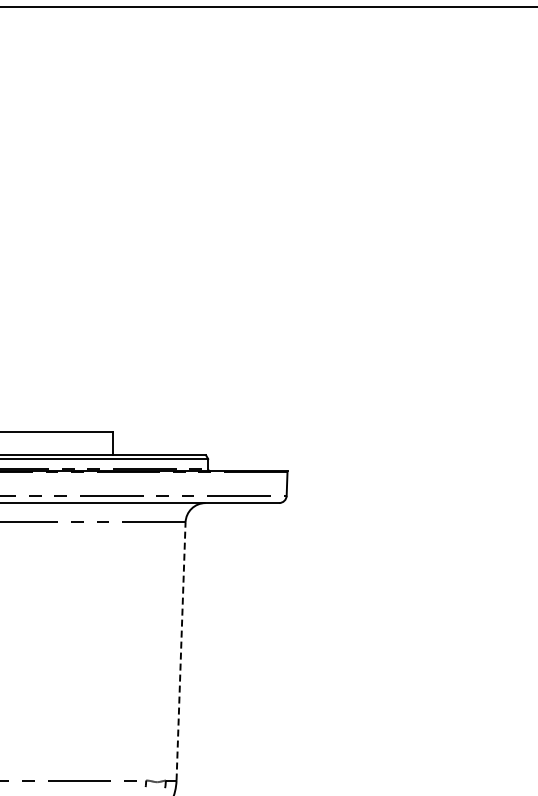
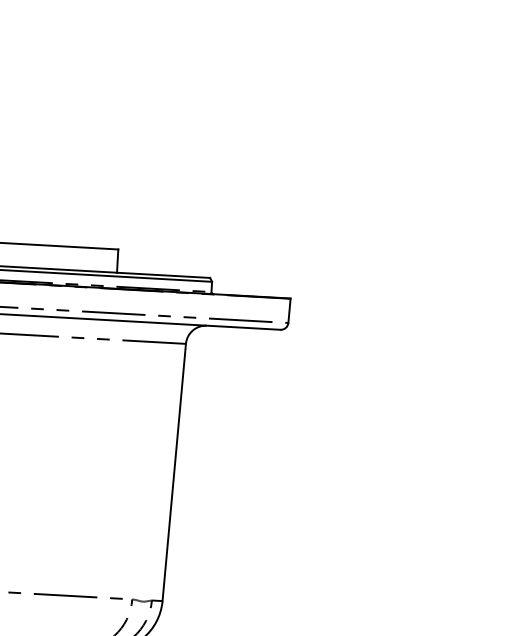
line: (181, 650) -> (174, 471), dashed -> solid

